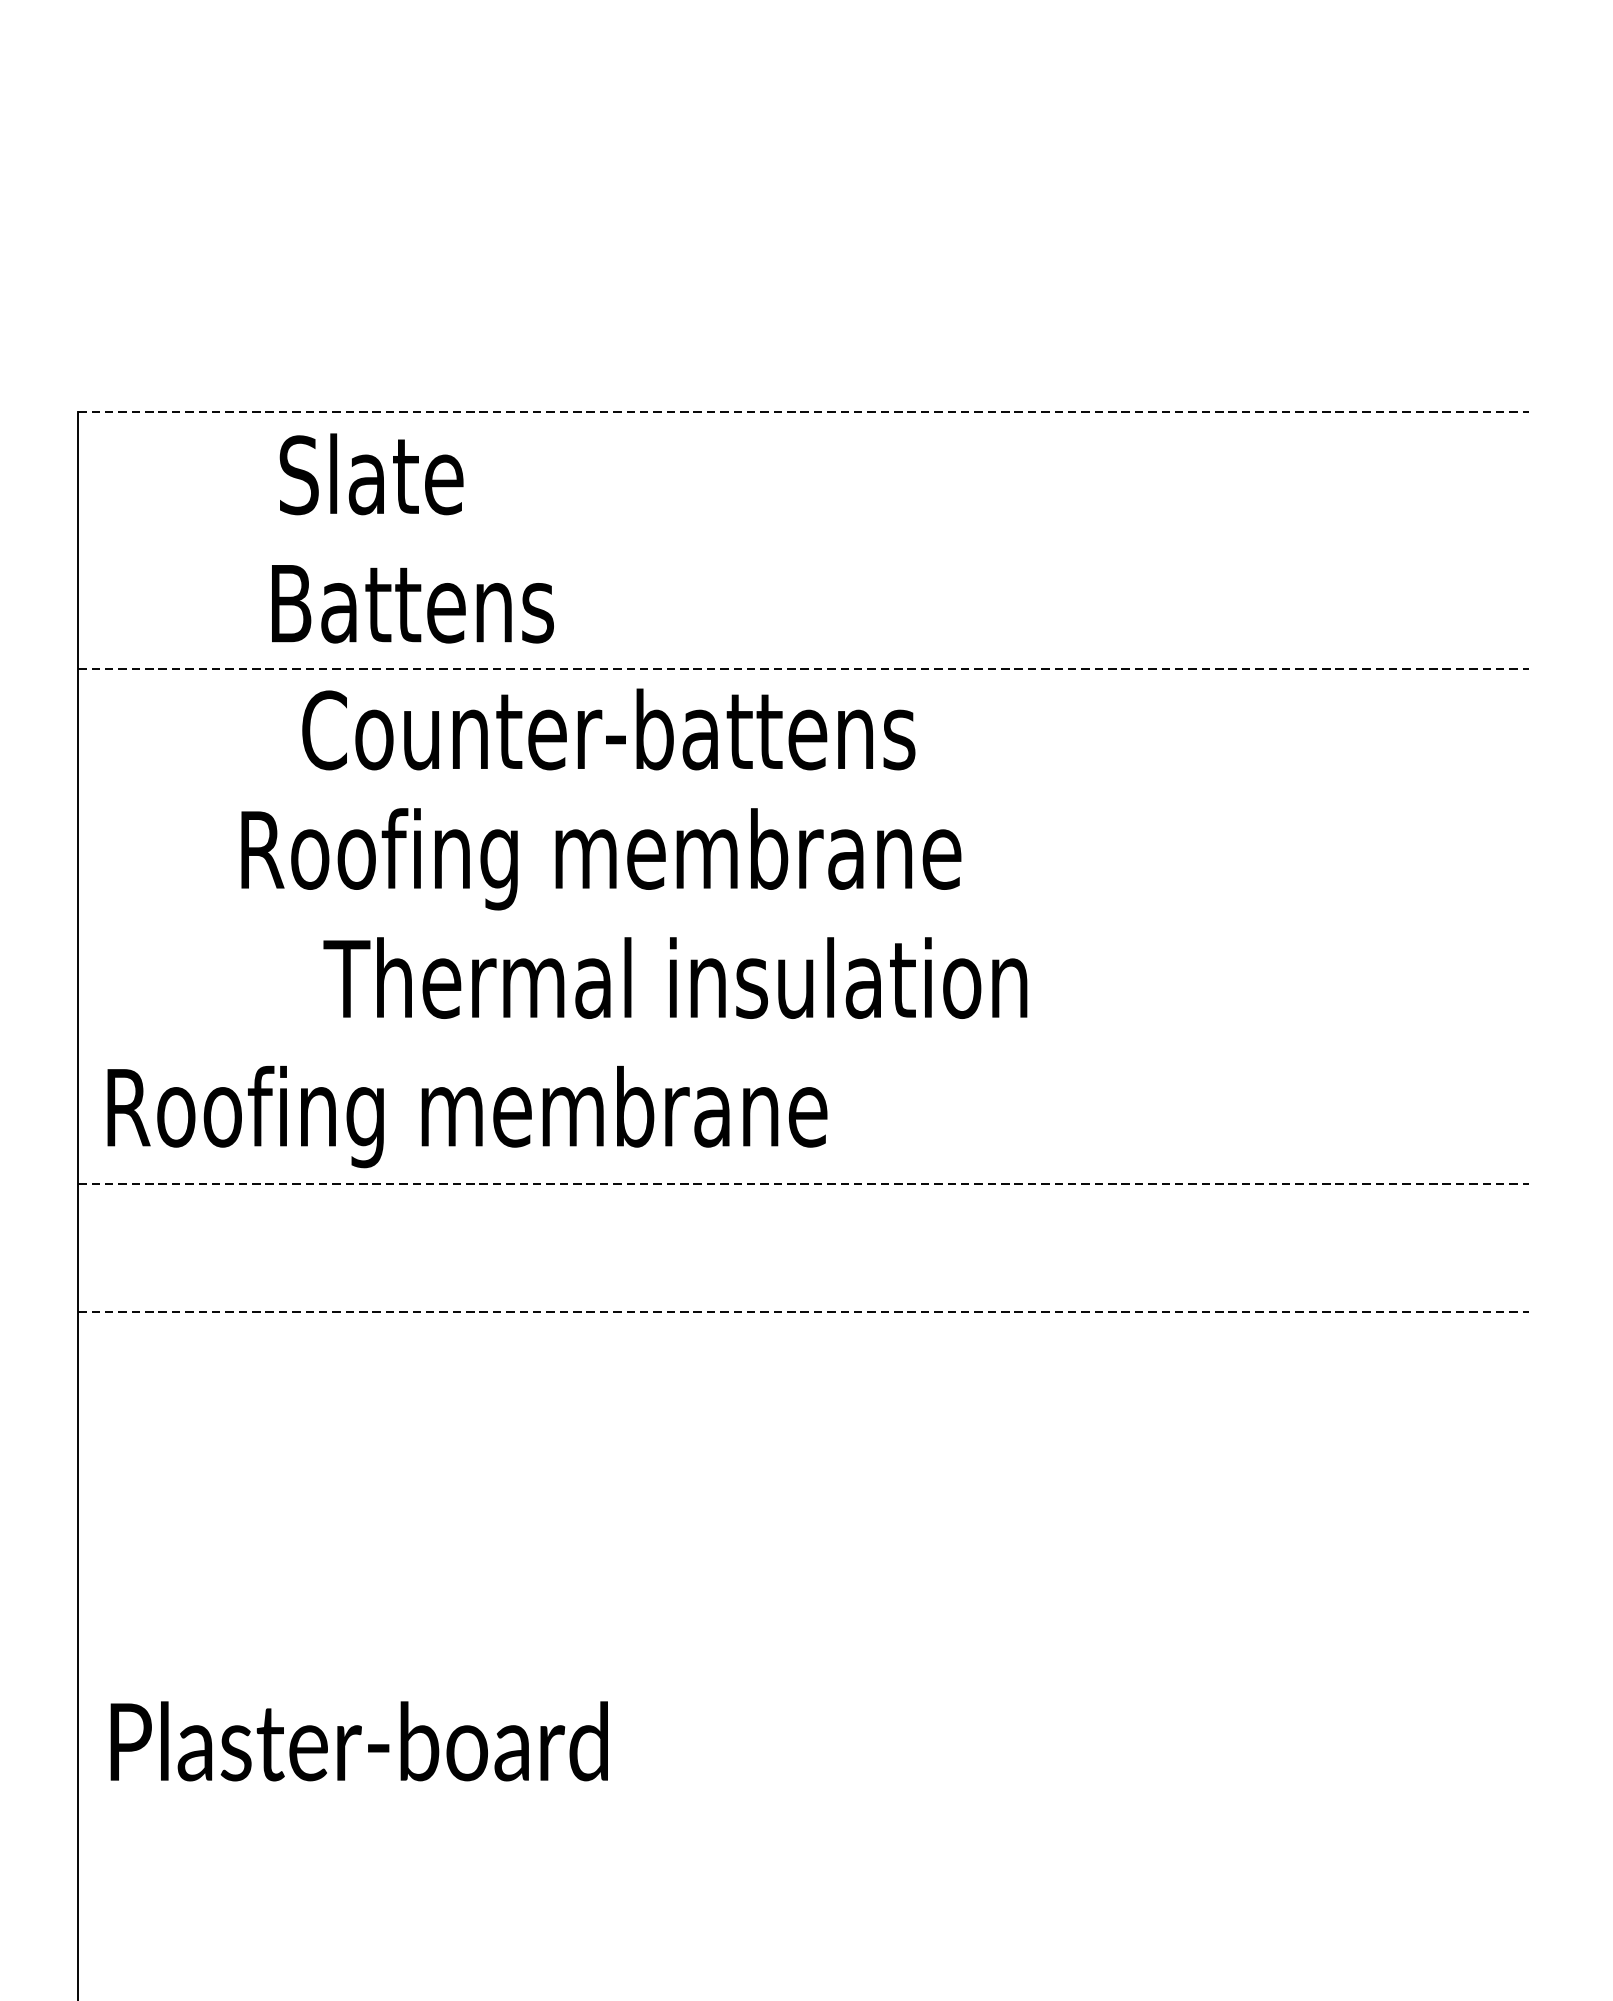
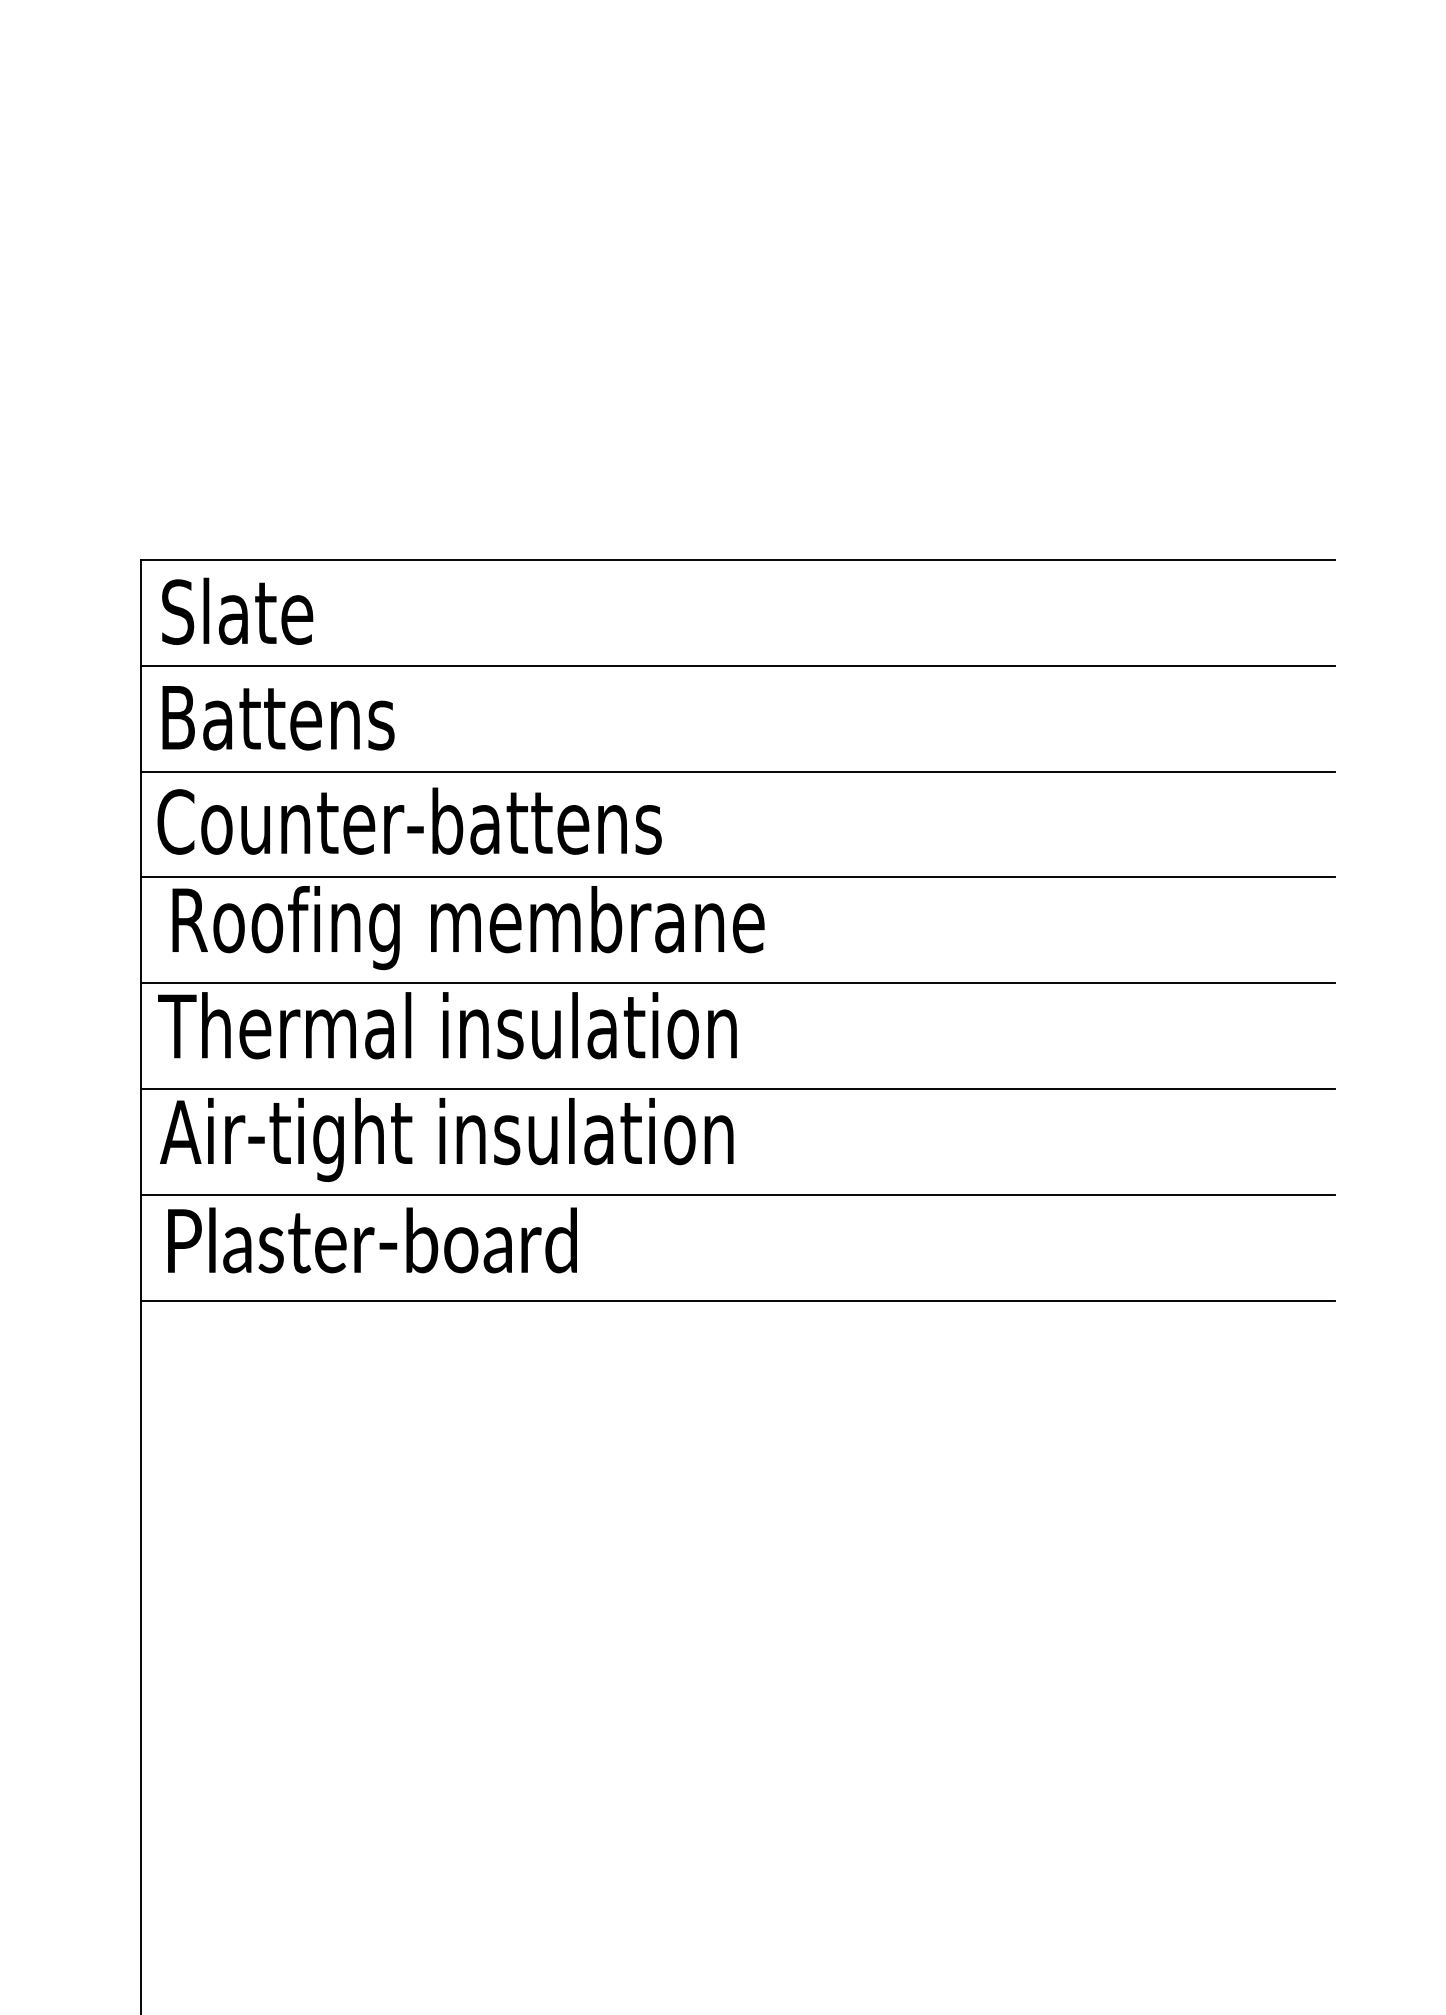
line: (803, 412) -> (737, 560), dashed -> solid
text: (371, 473) -> (237, 610), moved
line: (803, 540) -> (737, 665), added
text: (412, 604) -> (278, 718), moved
line: (803, 669) -> (737, 771), dashed -> solid
text: (608, 728) -> (409, 820), moved
line: (803, 797) -> (737, 877), added
text: (601, 859) -> (468, 928), moved
line: (803, 926) -> (737, 983), added
text: (675, 977) -> (447, 1025), moved
line: (803, 1054) -> (737, 1088), added
text: (463, 1116) -> (458, 1139), Roofing membrane -> Air-tight insulation
line: (803, 1183) -> (737, 1194), dashed -> solid
line: (803, 1312) -> (737, 1300), dashed -> solid
text: (359, 1741) -> (372, 1240), moved

